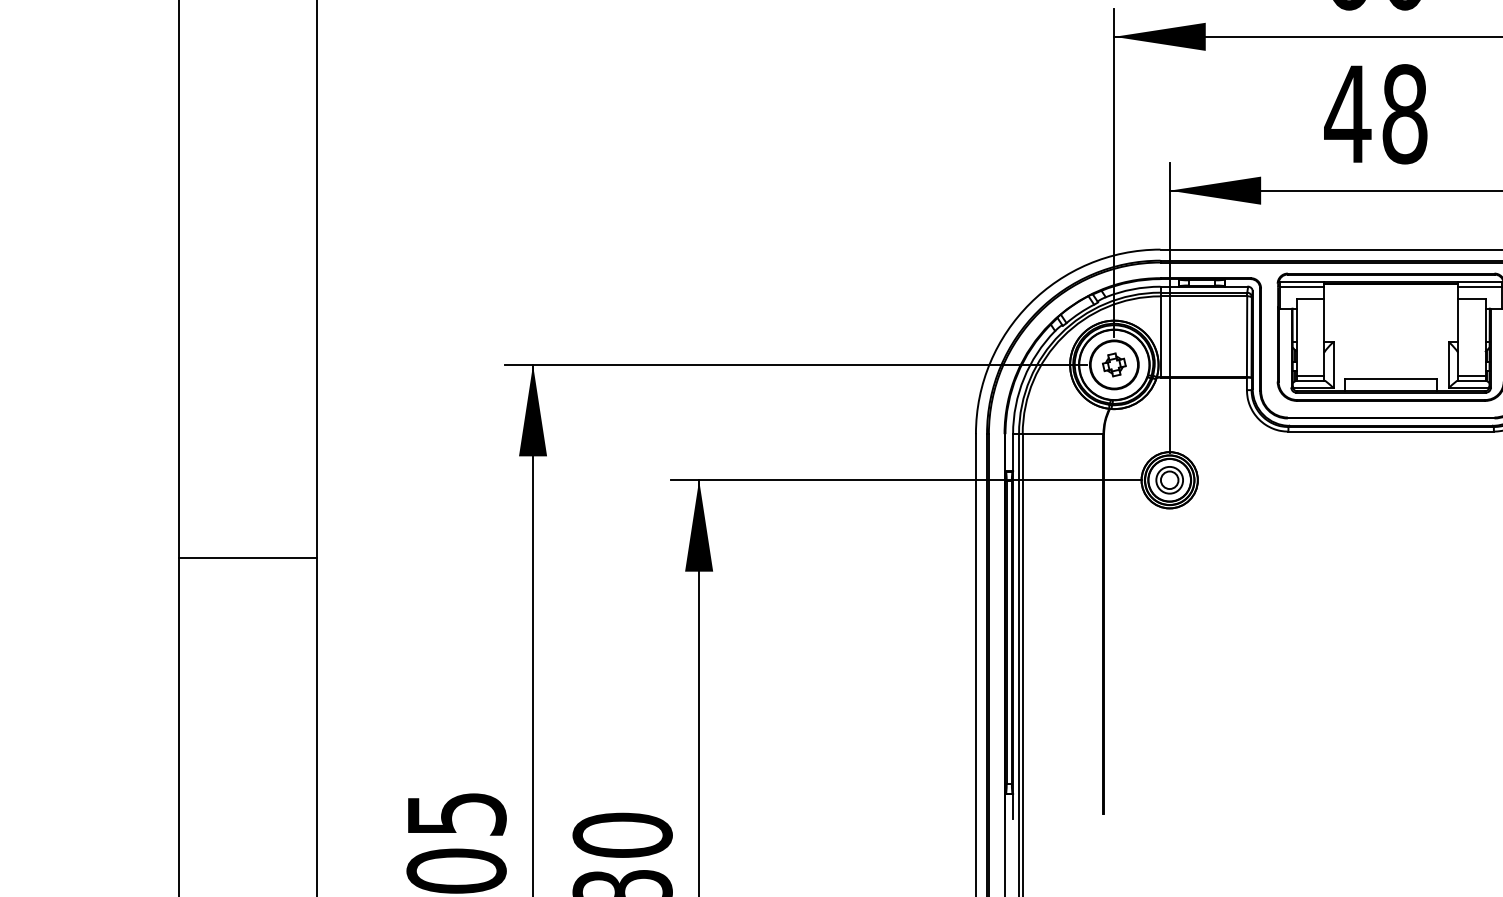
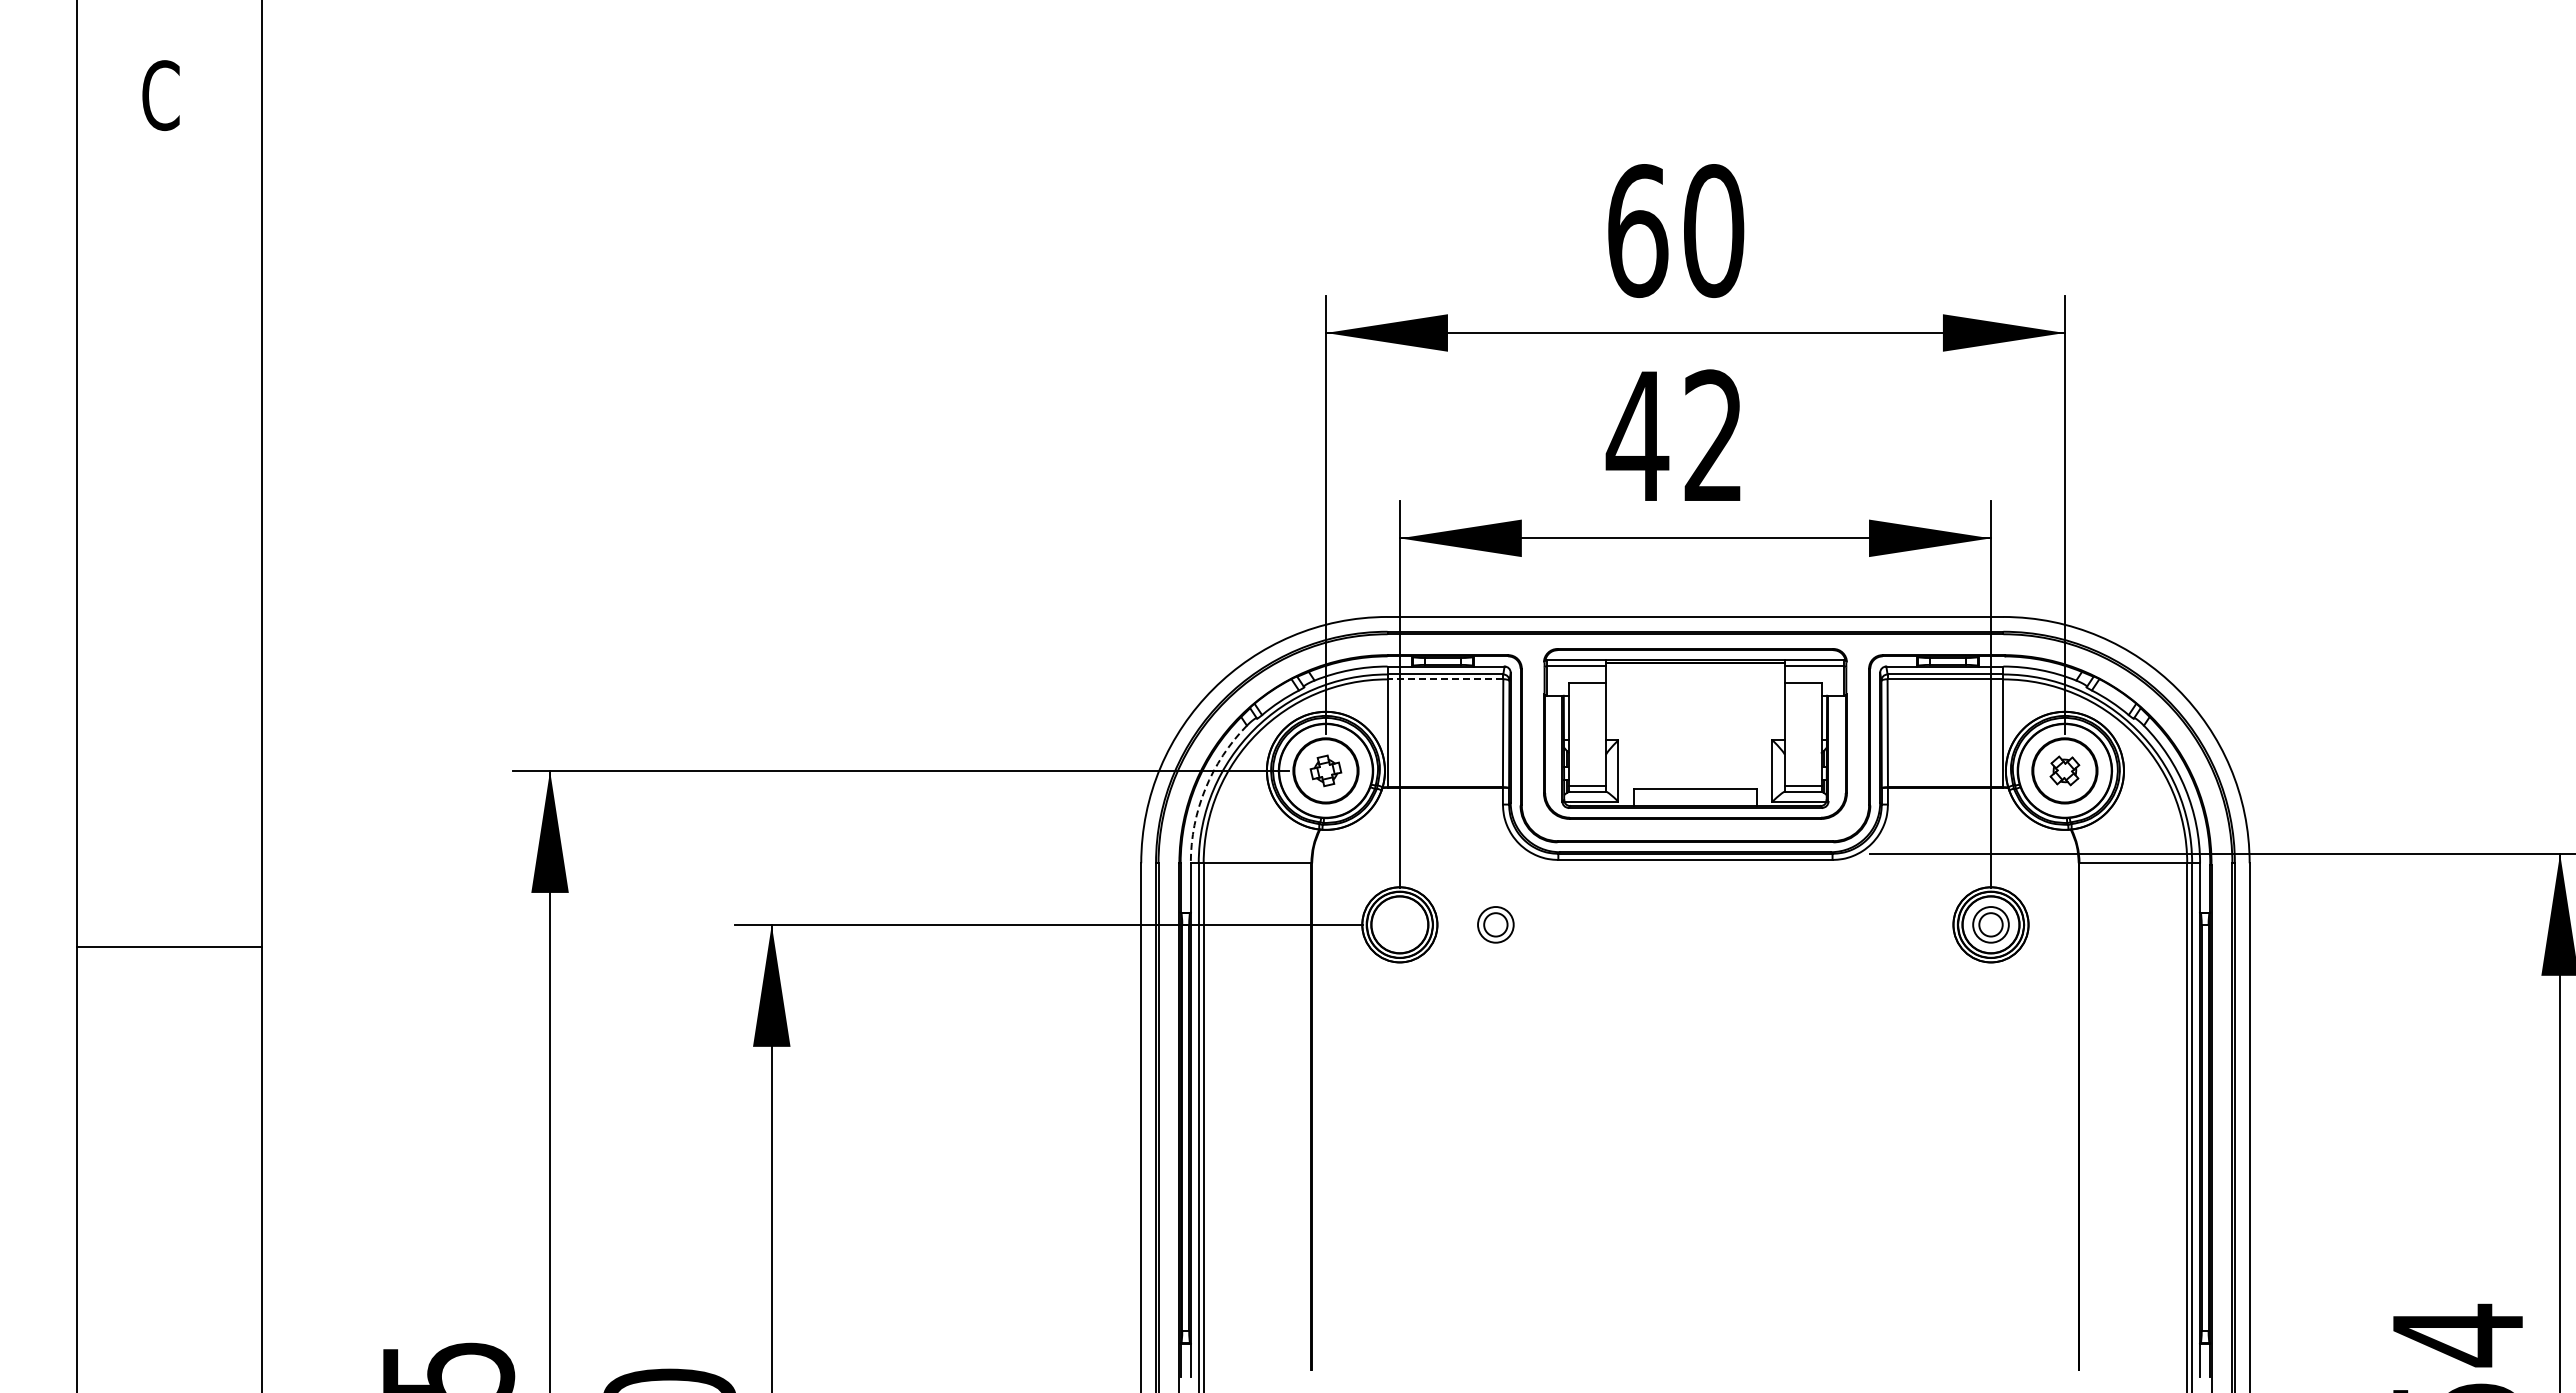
text: (1404, 114) -> (1713, 436), 48 -> 42
line: (1203, 296) -> (1445, 679), solid -> dashed
arc: (1024, 378) -> (1205, 788), solid -> dashed
part: (1169, 480) -> (1495, 924), moved
line: (247, 557) -> (169, 947), moved

